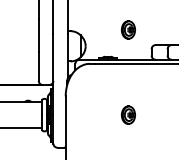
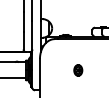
part: (128, 30) -> (78, 18), removed

